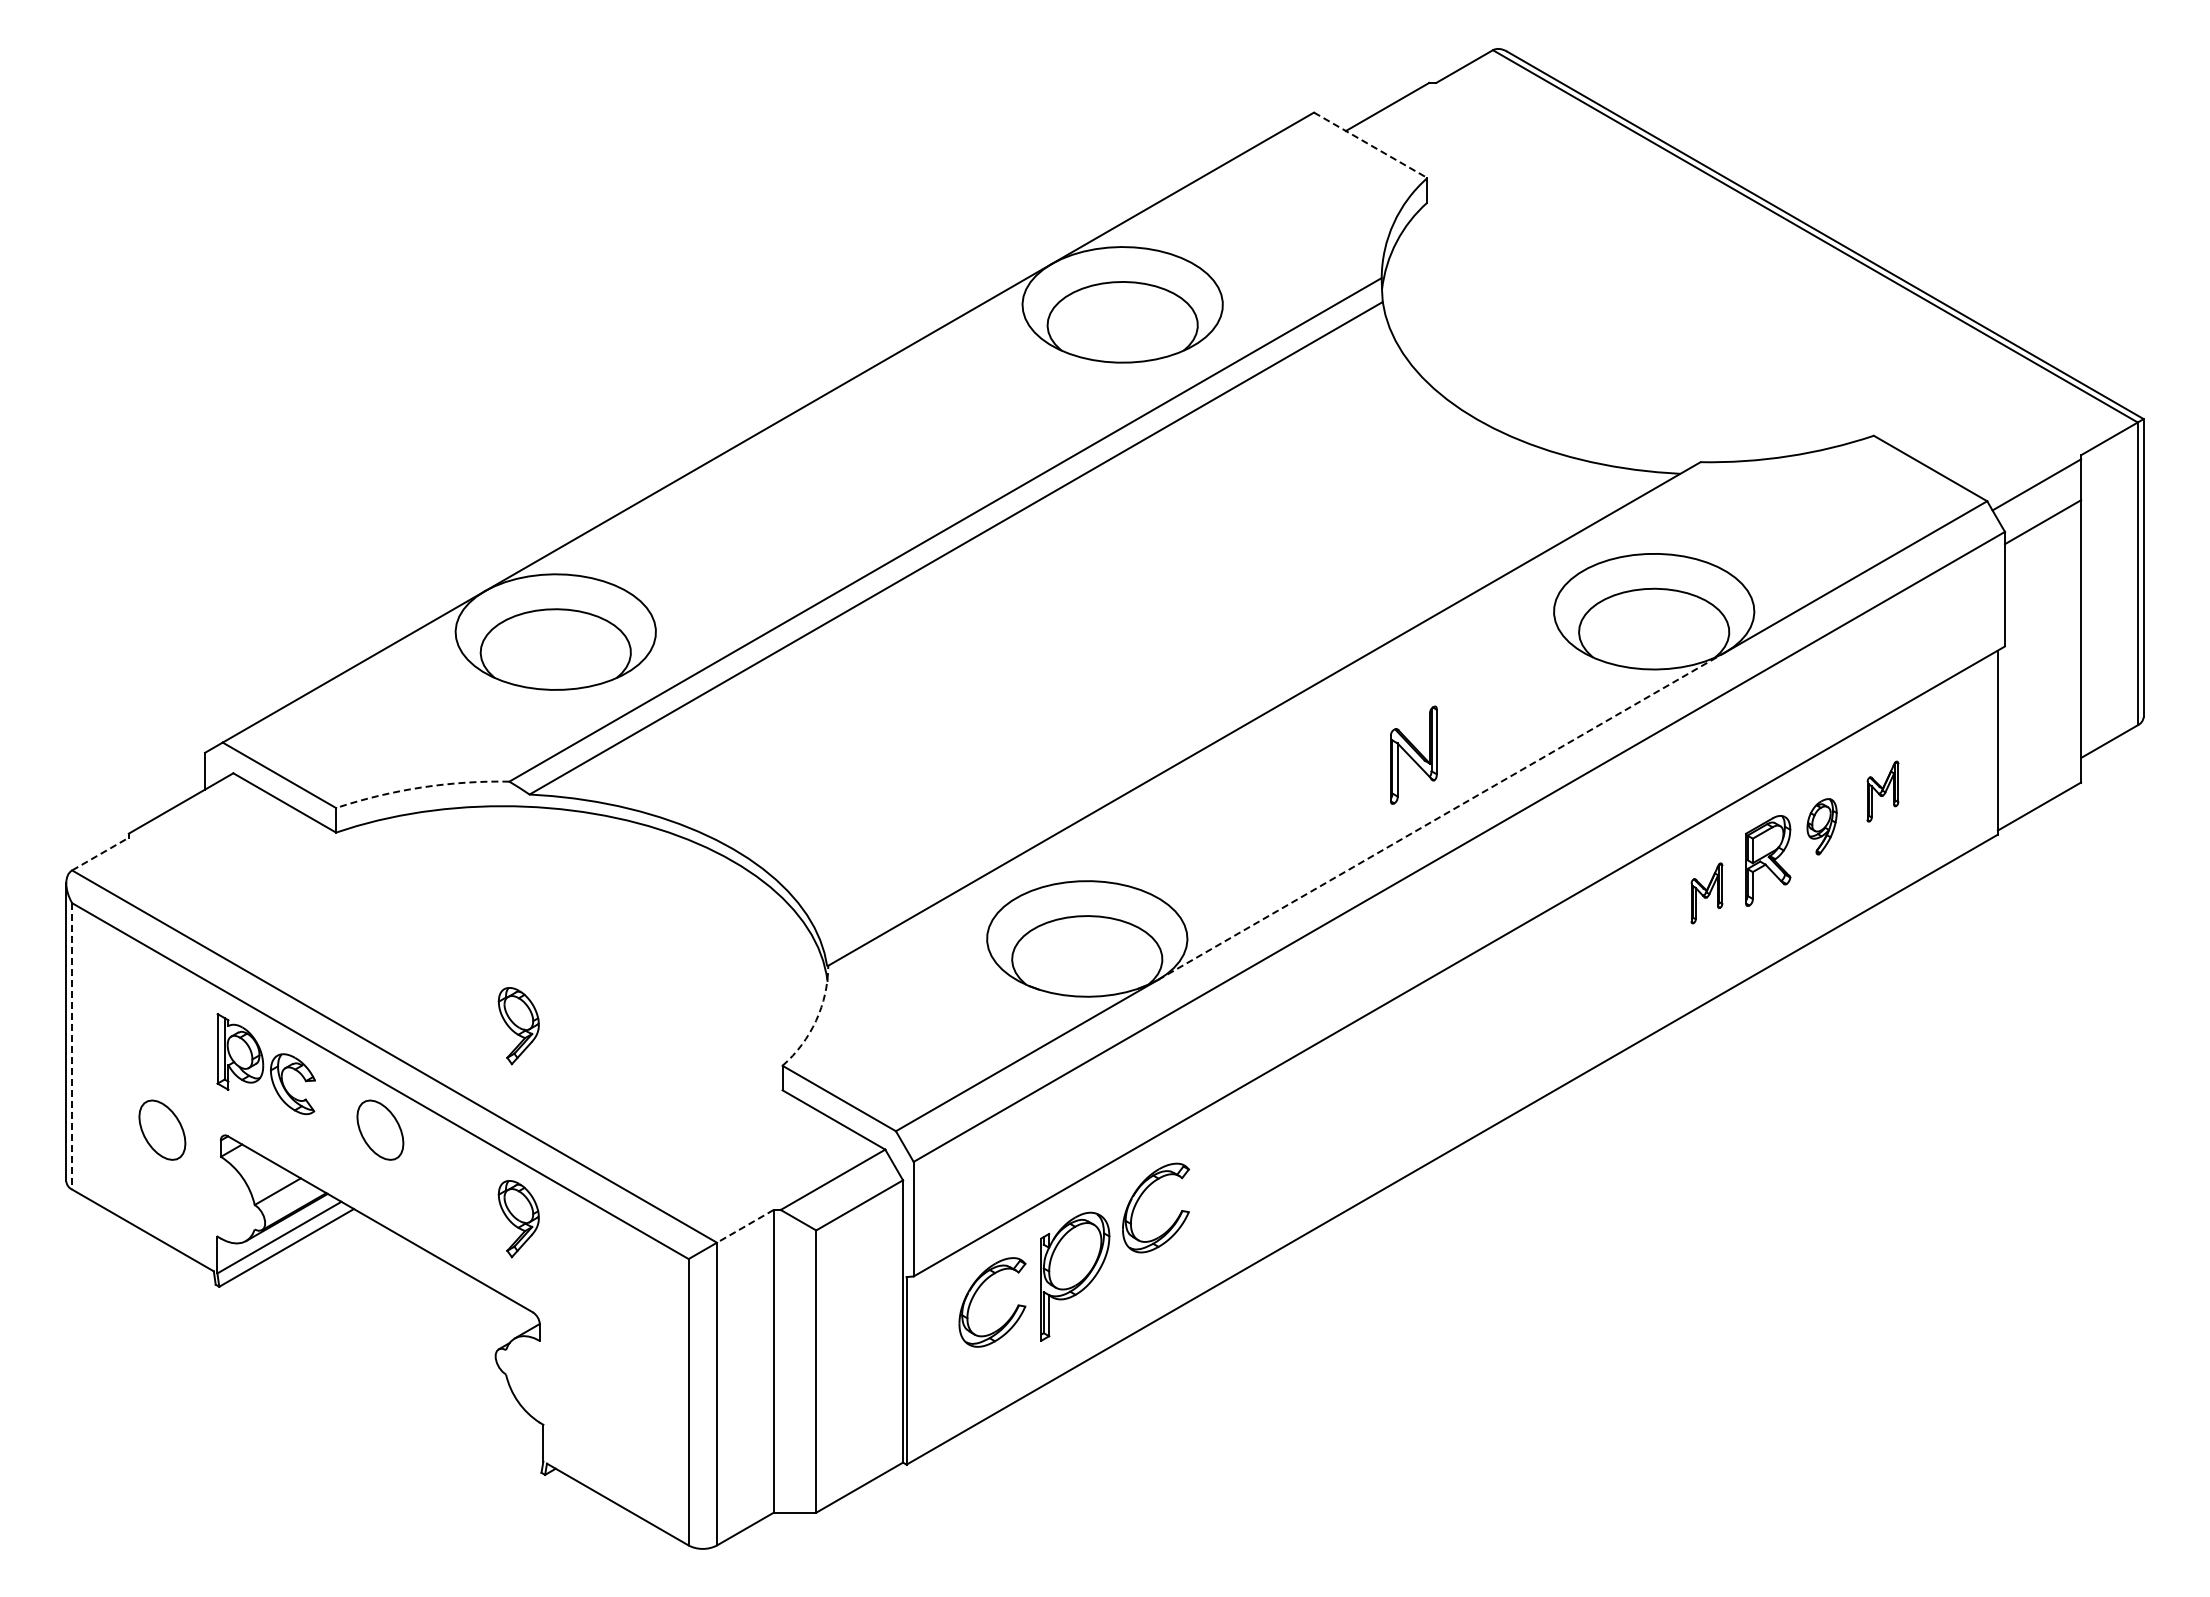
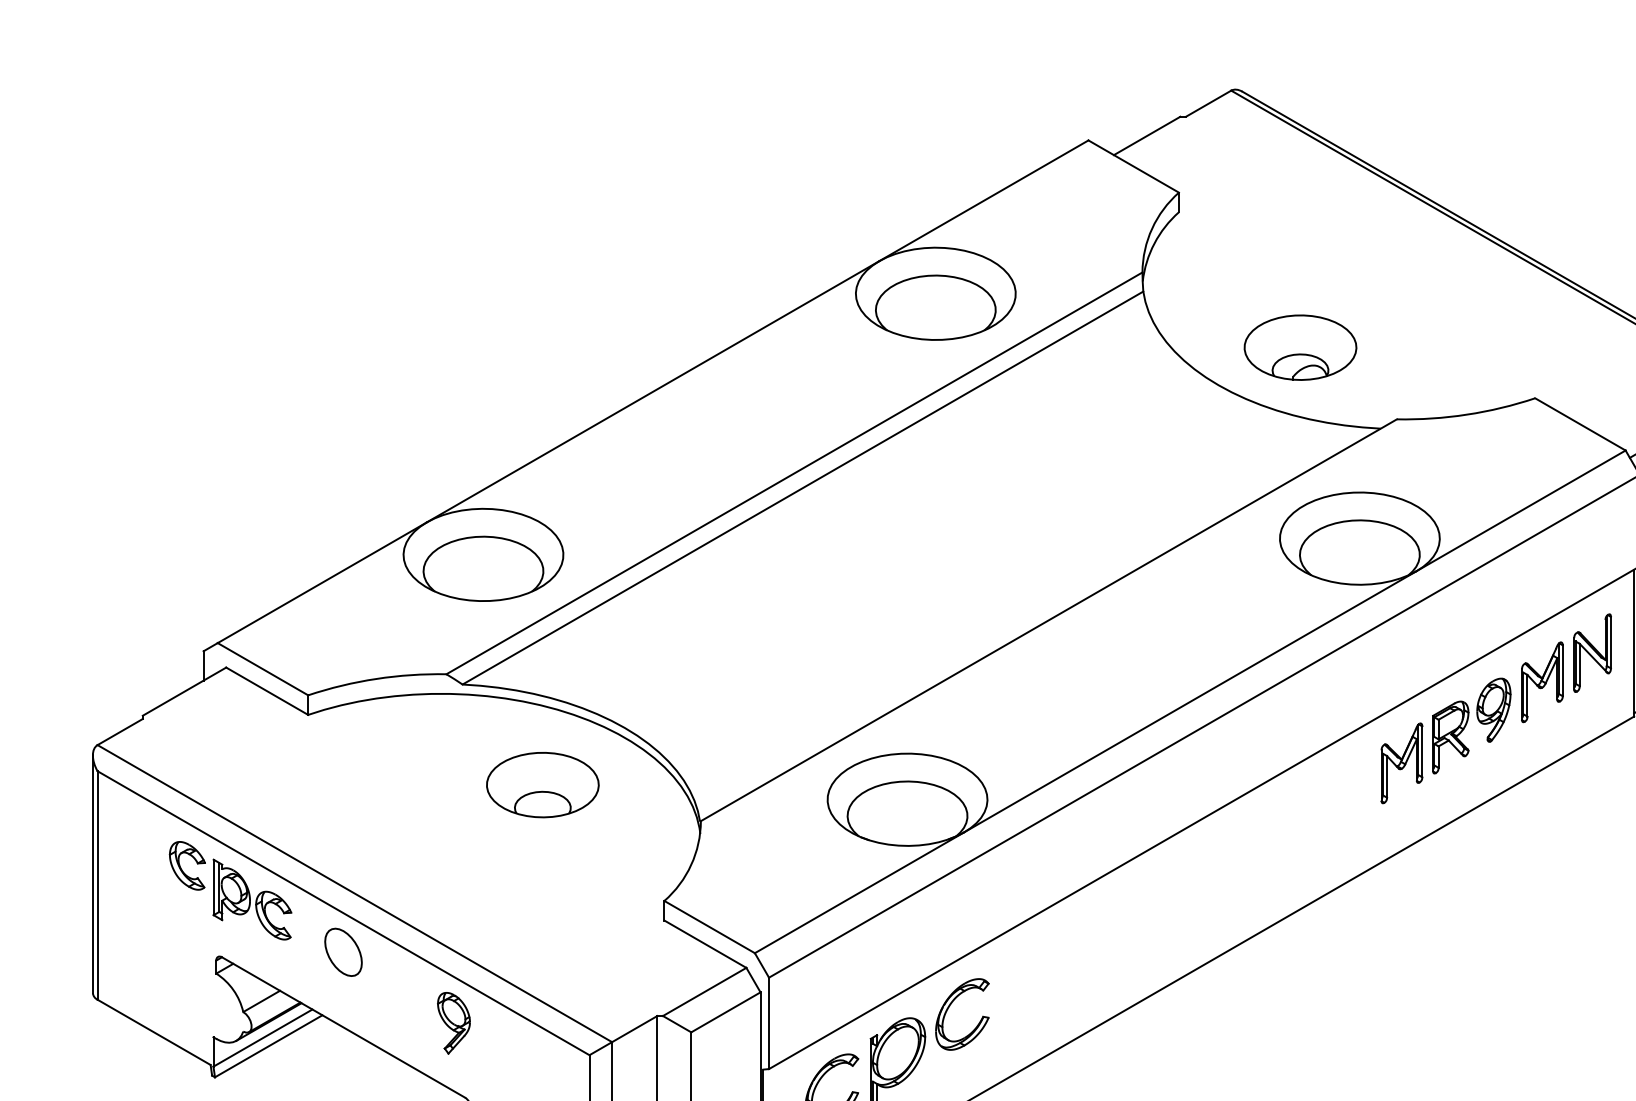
line: (1371, 145) -> (1134, 166), dashed -> solid
part: (1579, 372) -> (1300, 347), added
part: (1413, 754) -> (1592, 652), moved
arc: (421, 787) -> (376, 678), dashed -> solid
part: (1882, 791) -> (1542, 682), size x1.67
line: (1442, 815) -> (1190, 701), dashed -> solid
part: (1821, 826) -> (1493, 710), size x1.43
line: (100, 854) -> (120, 732), dashed -> solid
part: (1706, 893) -> (1401, 763), size x1.67
part: (630, 920) -> (543, 785), added
arc: (816, 1020) -> (691, 864), dashed -> solid
part: (178, 1026) -> (182, 869), added
part: (518, 1026) -> (453, 869), removed
line: (72, 1046) -> (97, 885), dashed -> solid
part: (162, 1129) -> (169, 951), removed
line: (745, 1226) -> (634, 1029), dashed -> solid

